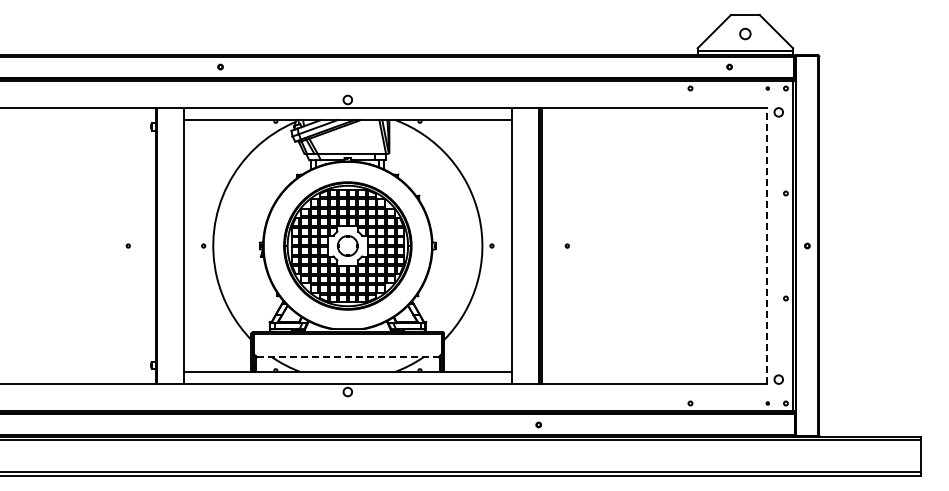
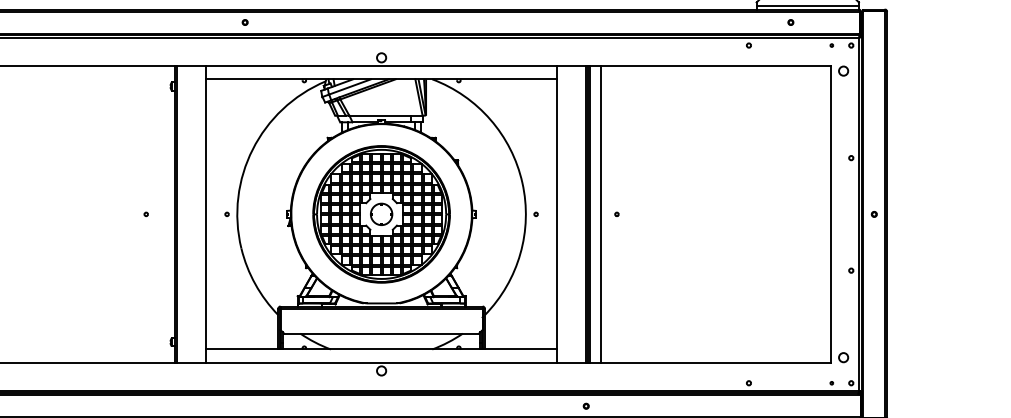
line: (552, 245) -> (601, 213), added
line: (766, 245) -> (830, 213), dashed -> solid
line: (347, 357) -> (381, 333), dashed -> solid

